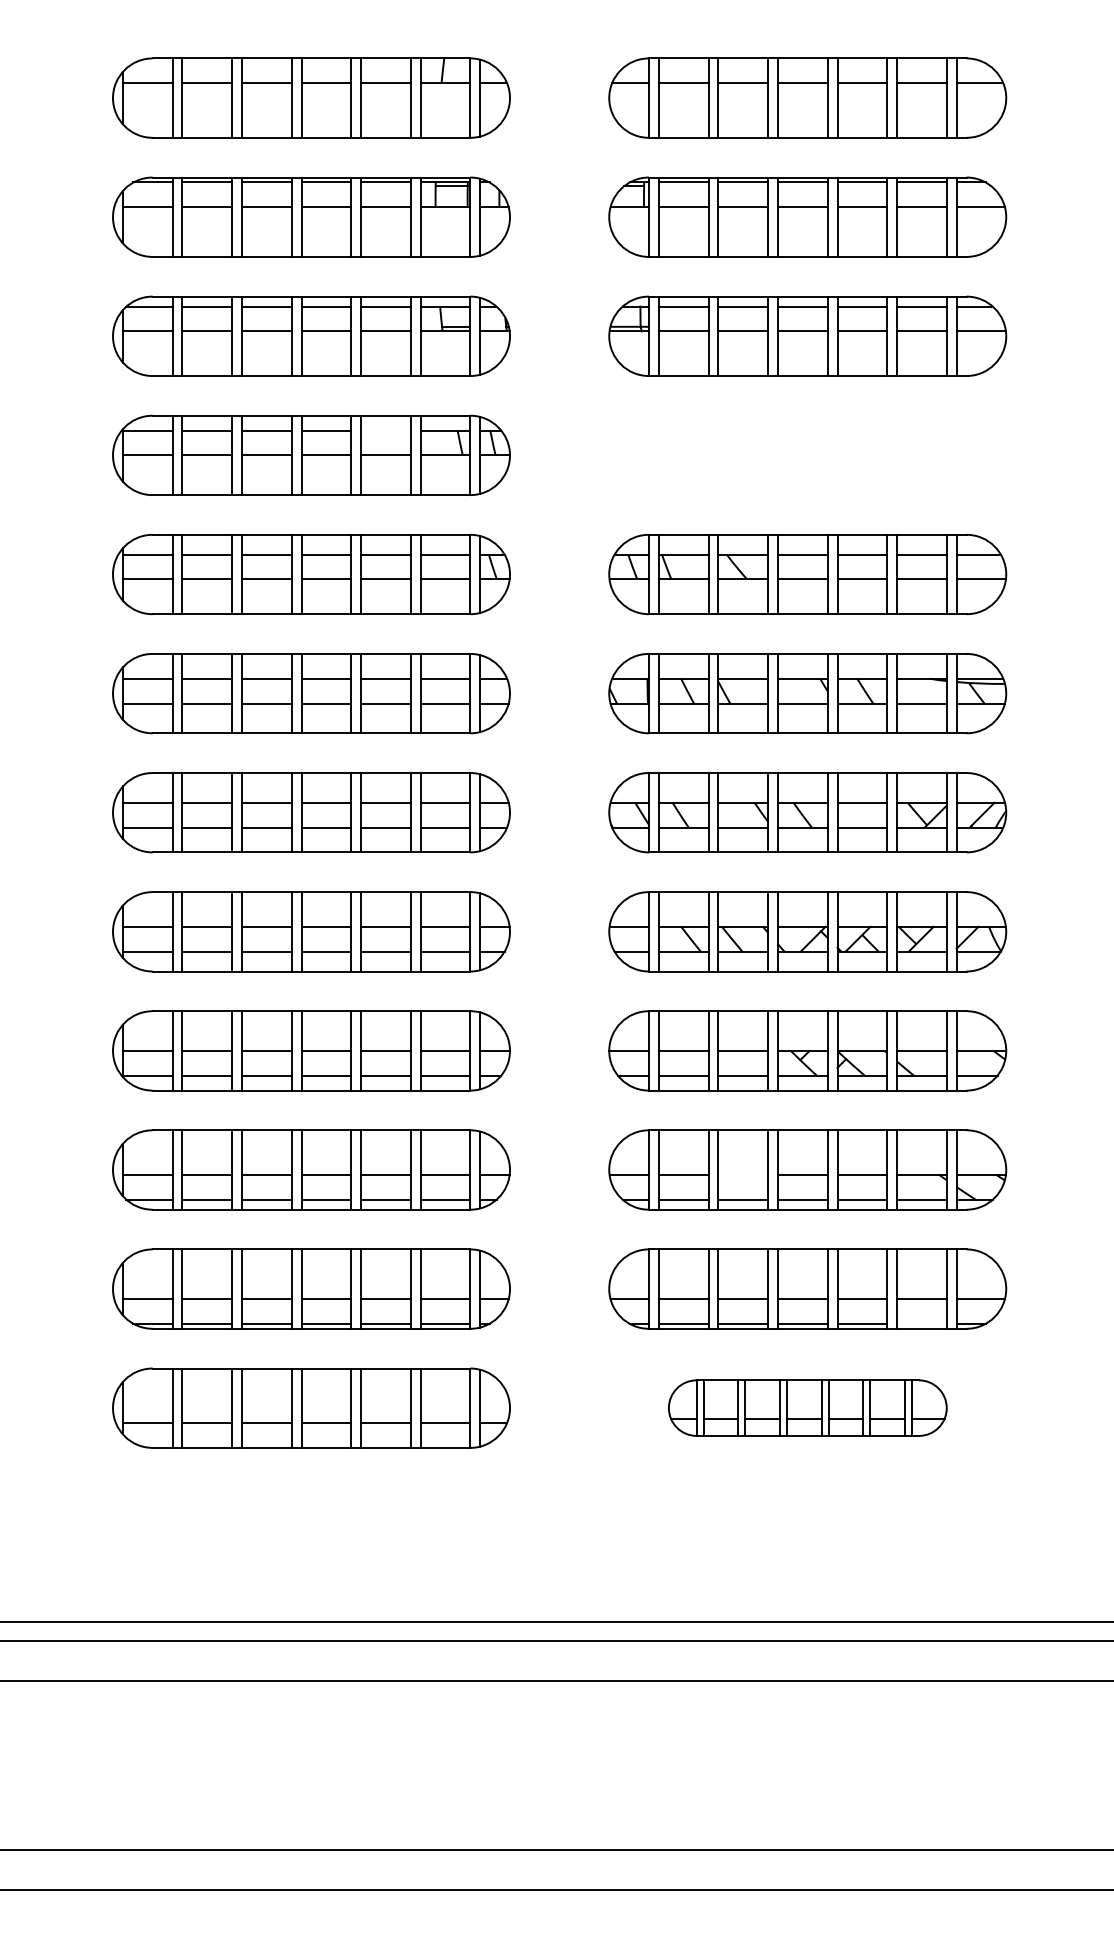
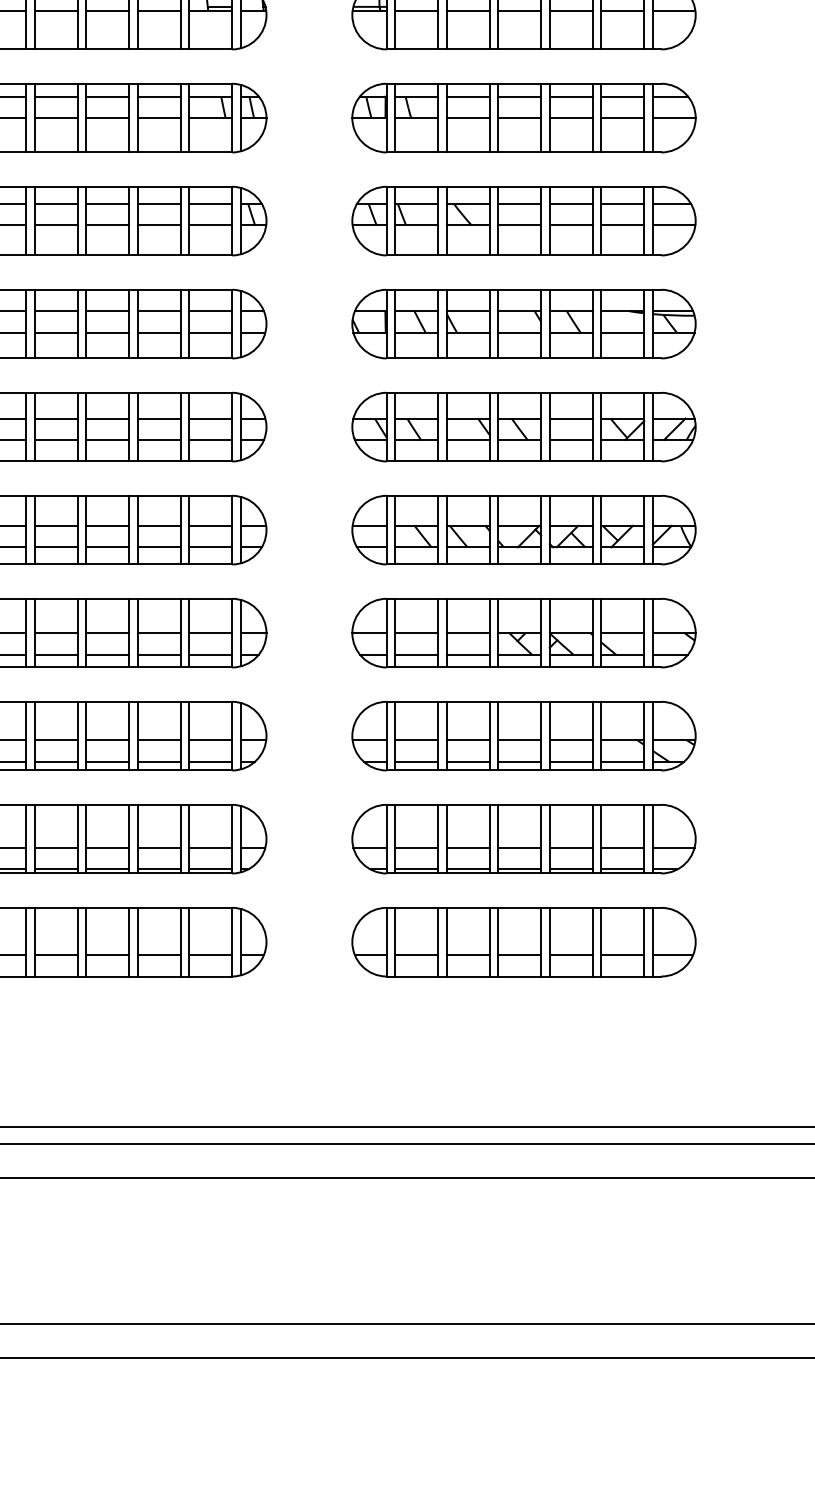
line: (385, 430) -> (158, 96), added
part: (807, 454) -> (523, 117), added
line: (743, 1174) -> (468, 740), added
line: (921, 1323) -> (622, 868), added
part: (807, 1407) -> (523, 941), size x1.43

